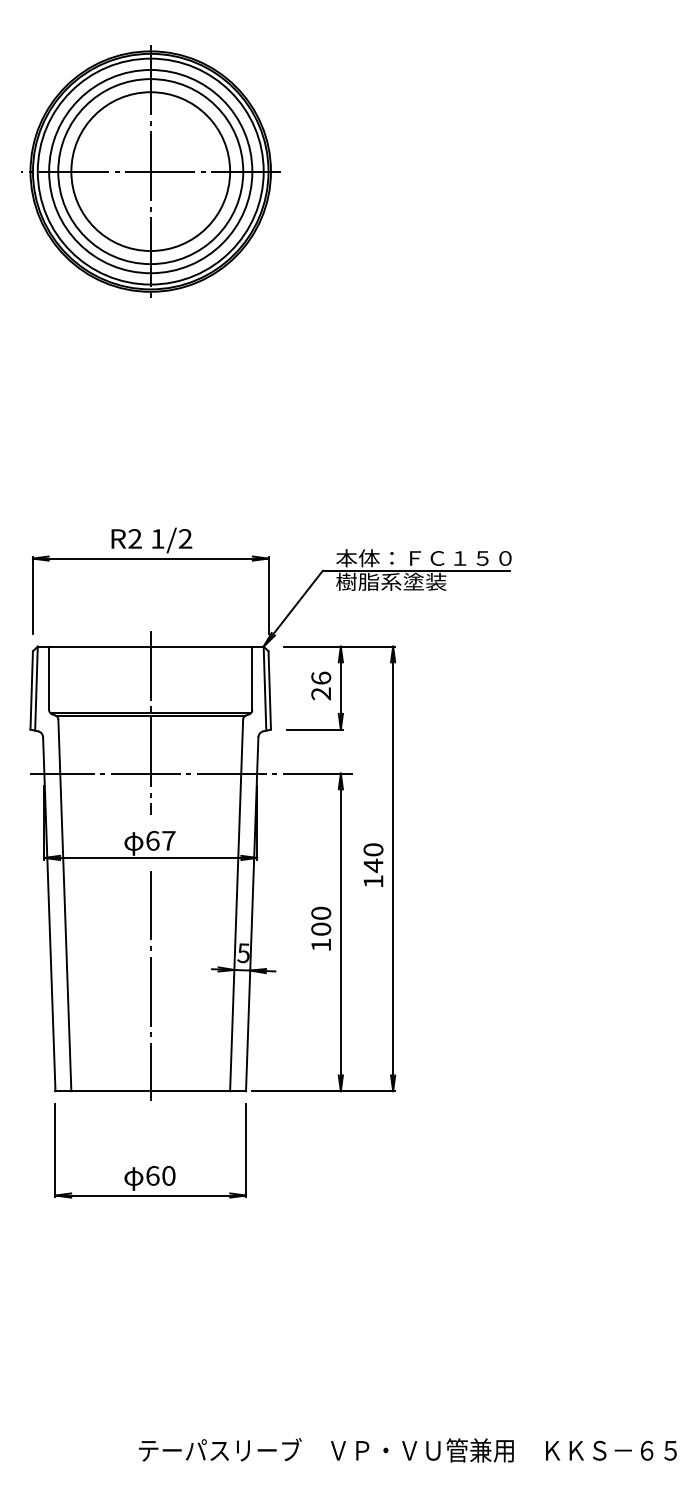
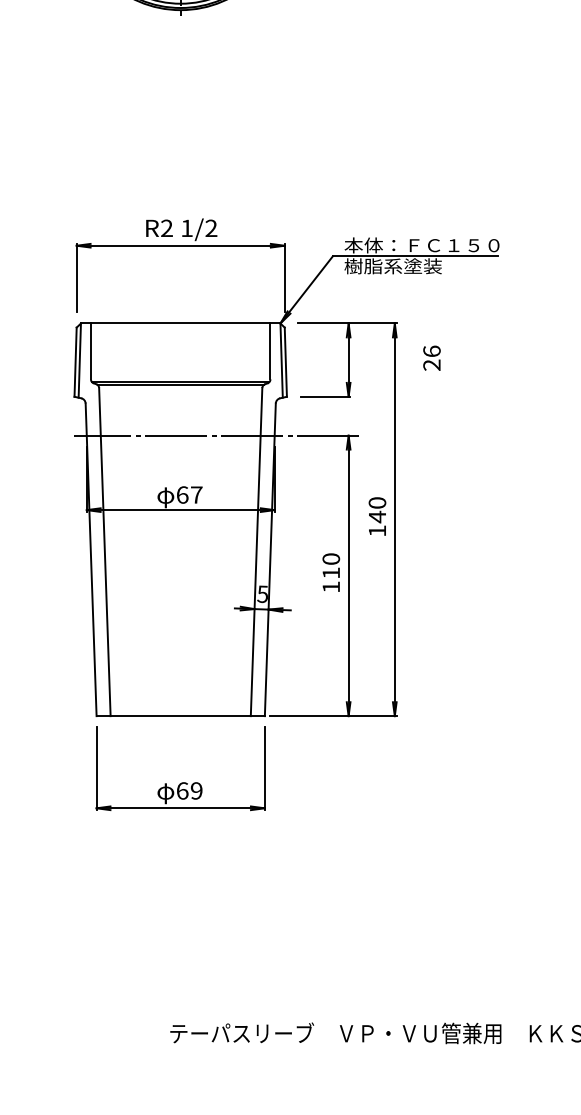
text: (321, 685) -> (432, 357), moved
line: (150, 722) -> (180, 390), removed
text: (321, 928) -> (331, 572), 100 -> 110
line: (150, 985) -> (180, 622), removed
text: (168, 1175) -> (196, 790), 60 -> 69

